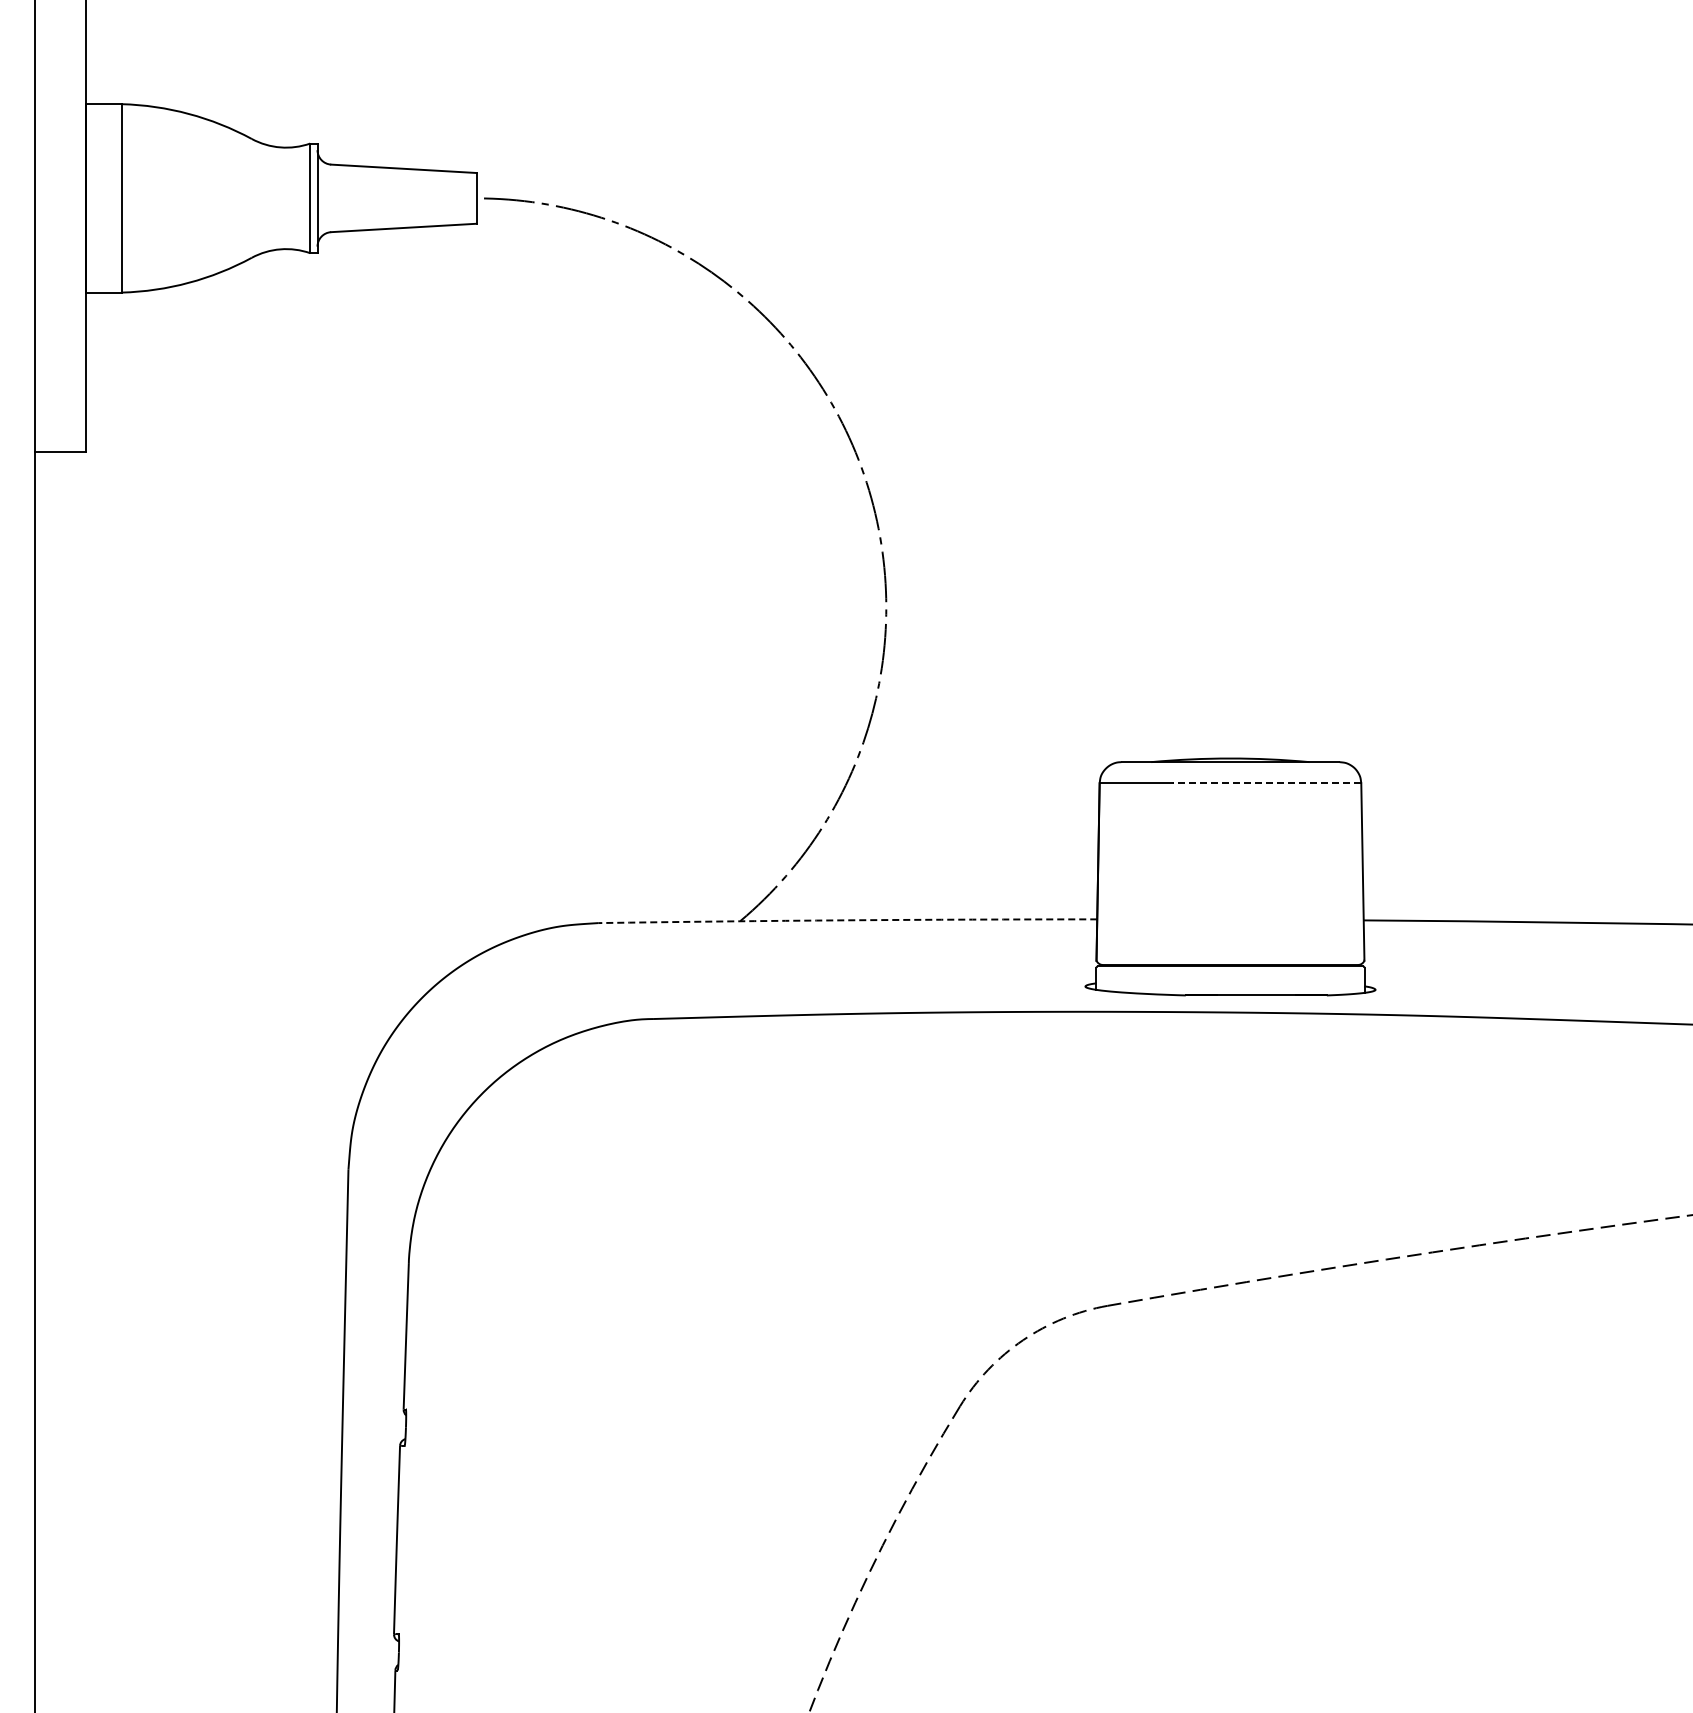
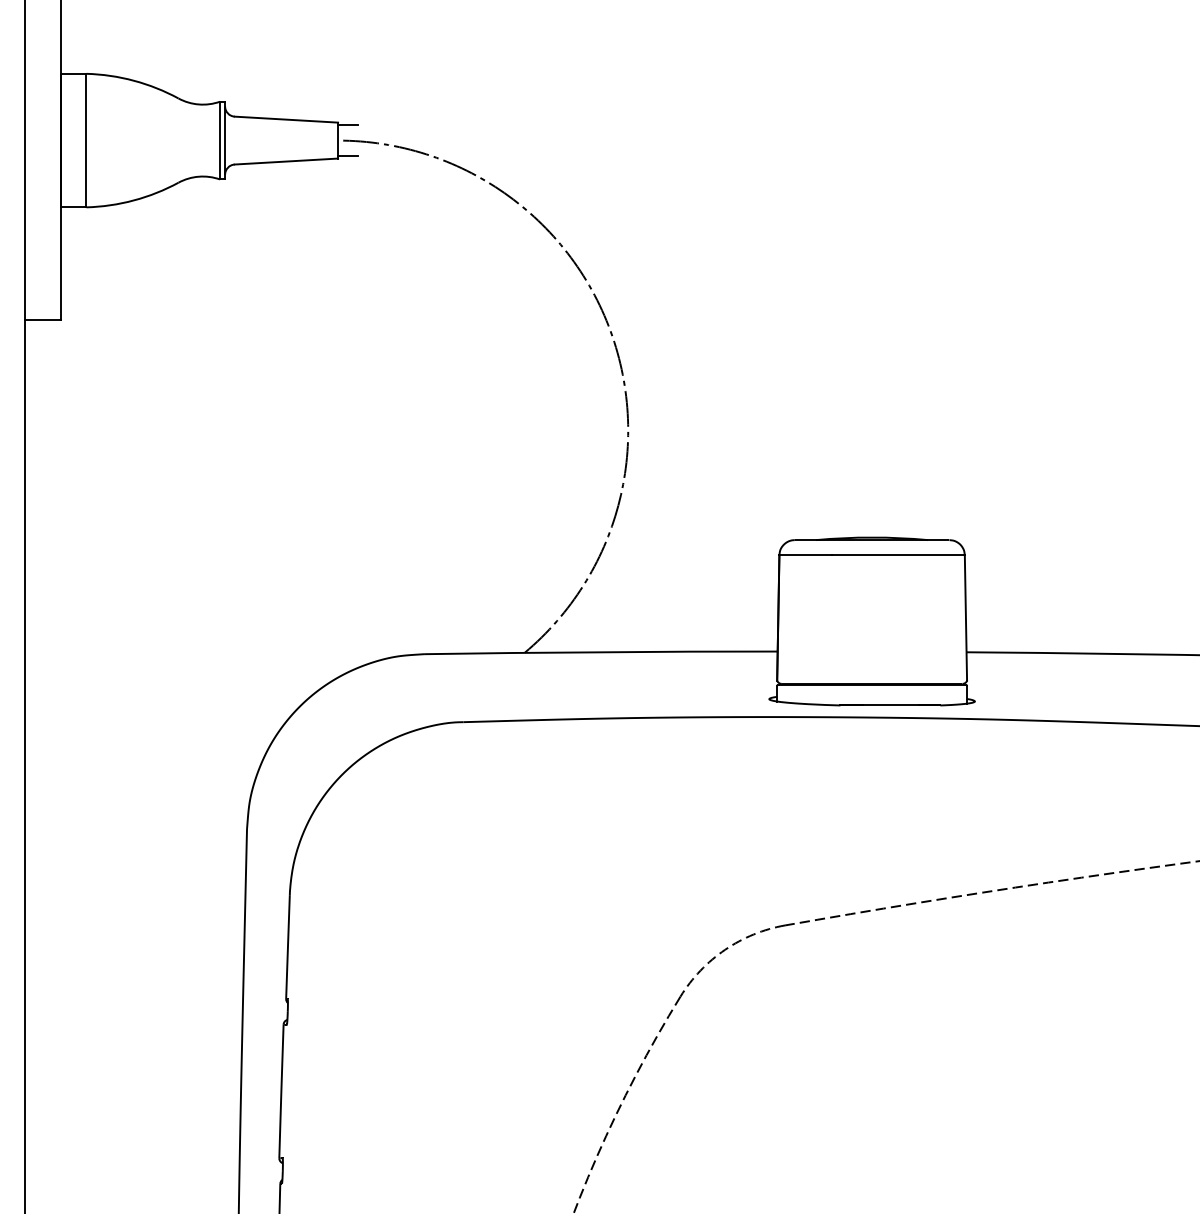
line: (490, 176) -> (347, 125), added
line: (490, 220) -> (347, 156), added
line: (1266, 783) -> (897, 555), dashed -> solid
arc: (847, 920) -> (600, 652), dashed -> solid

